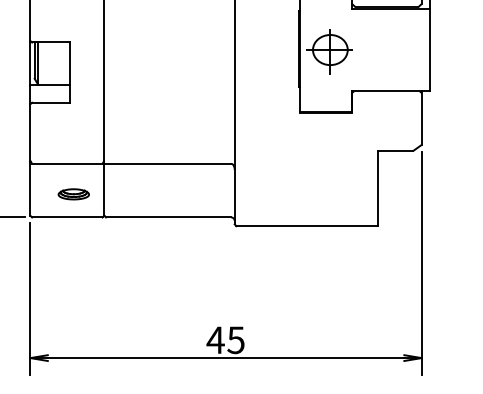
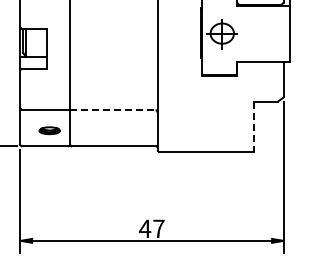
line: (167, 164) -> (112, 110), solid -> dashed
line: (378, 189) -> (254, 127), solid -> dashed
text: (235, 339) -> (158, 228), 45 -> 47

